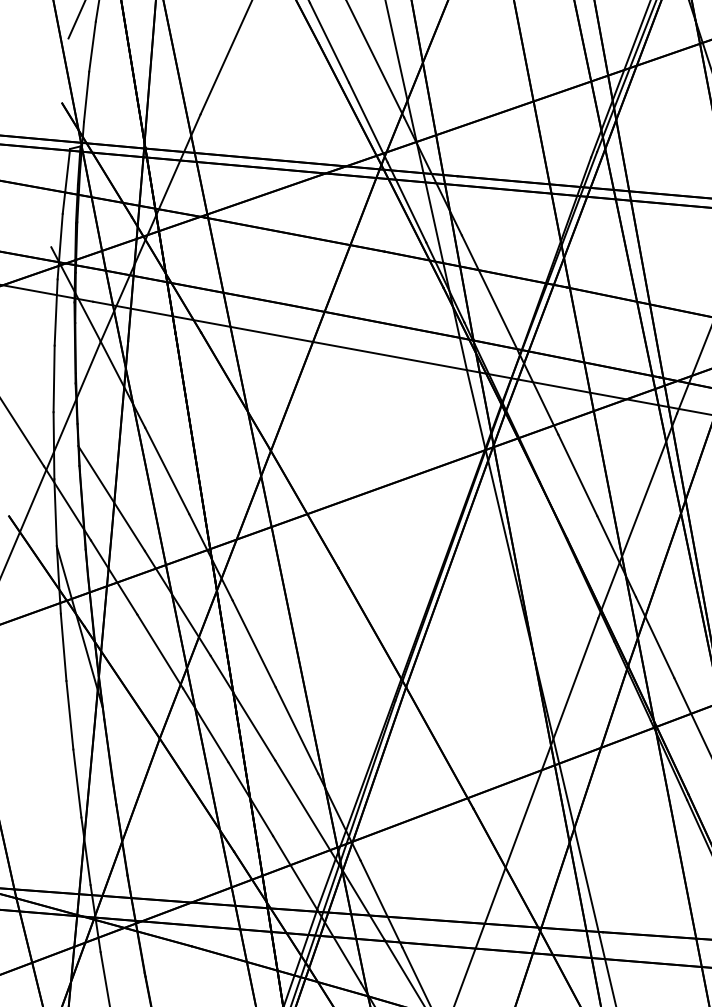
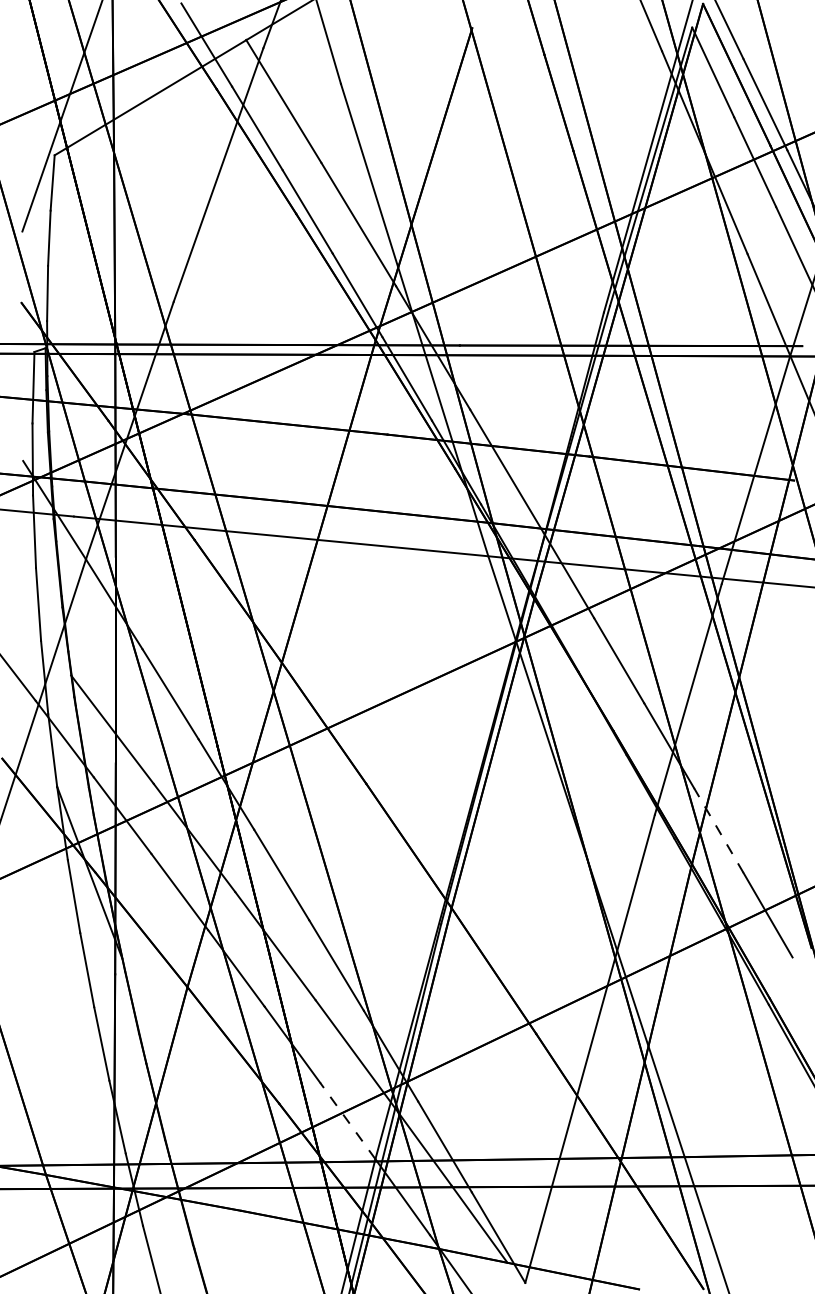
line: (654, 637) -> (718, 830), solid -> dashed
line: (294, 872) -> (347, 1120), solid -> dashed

